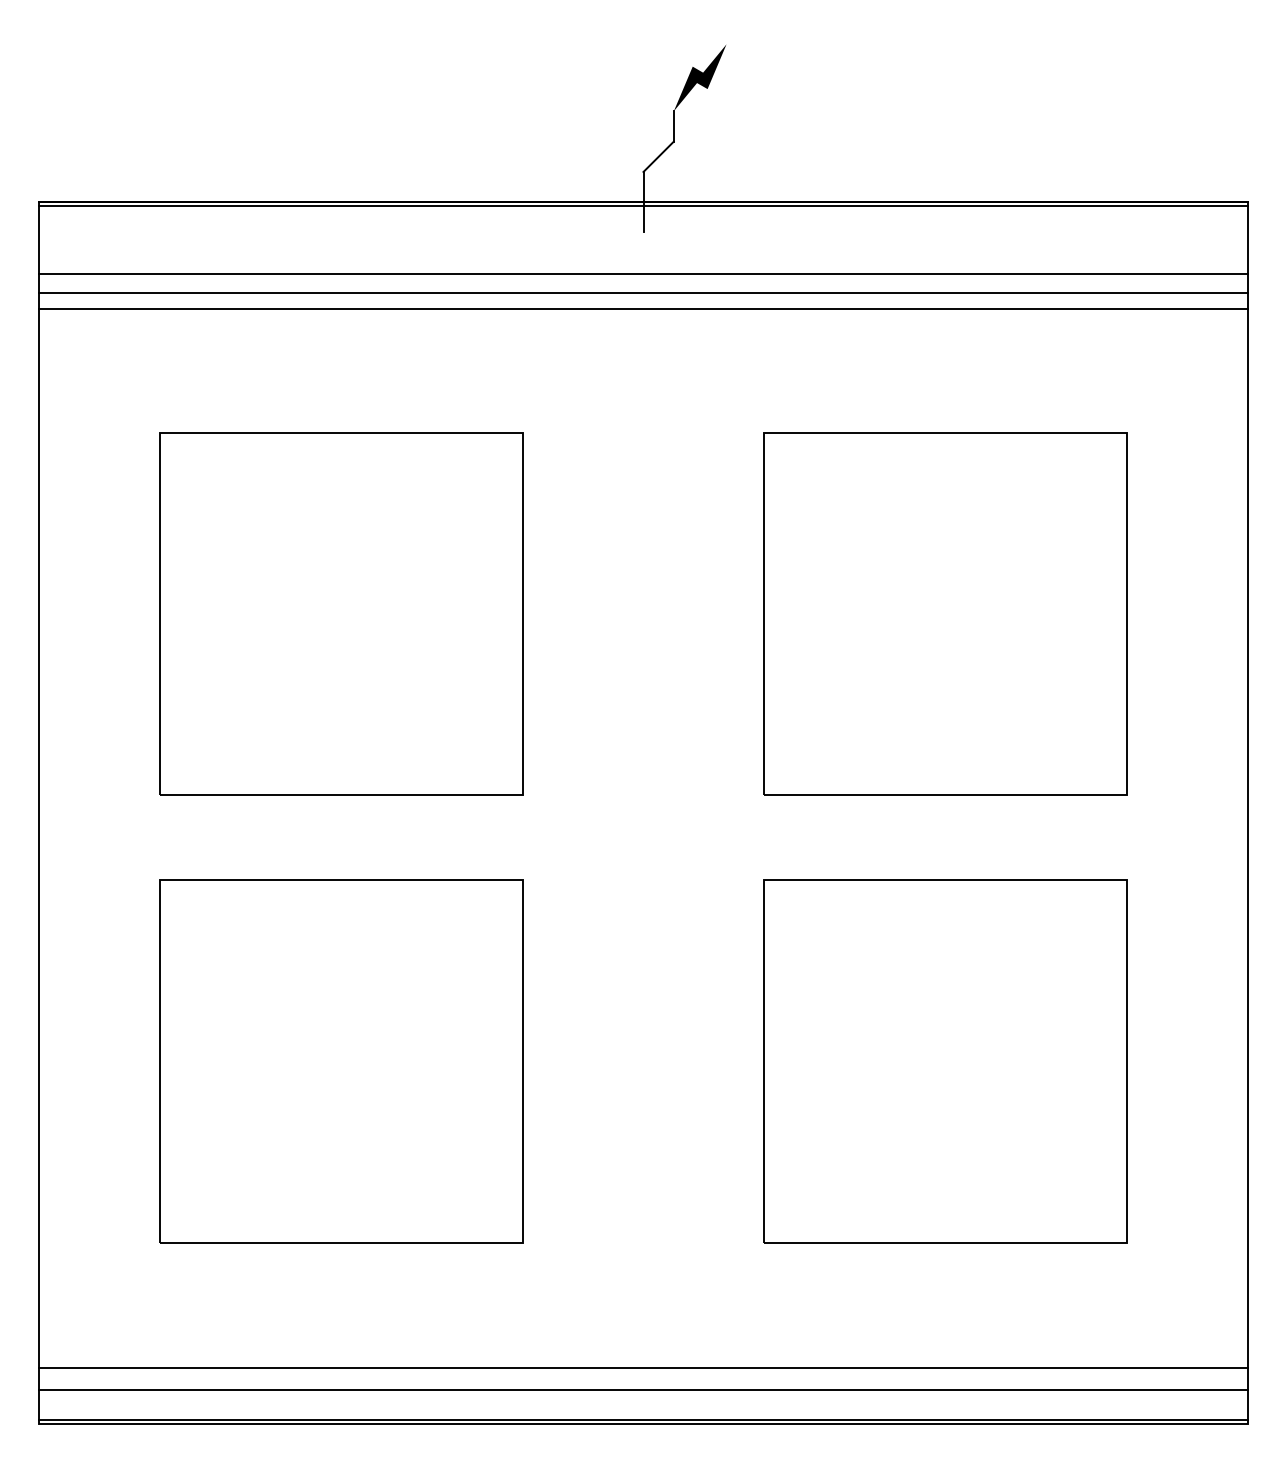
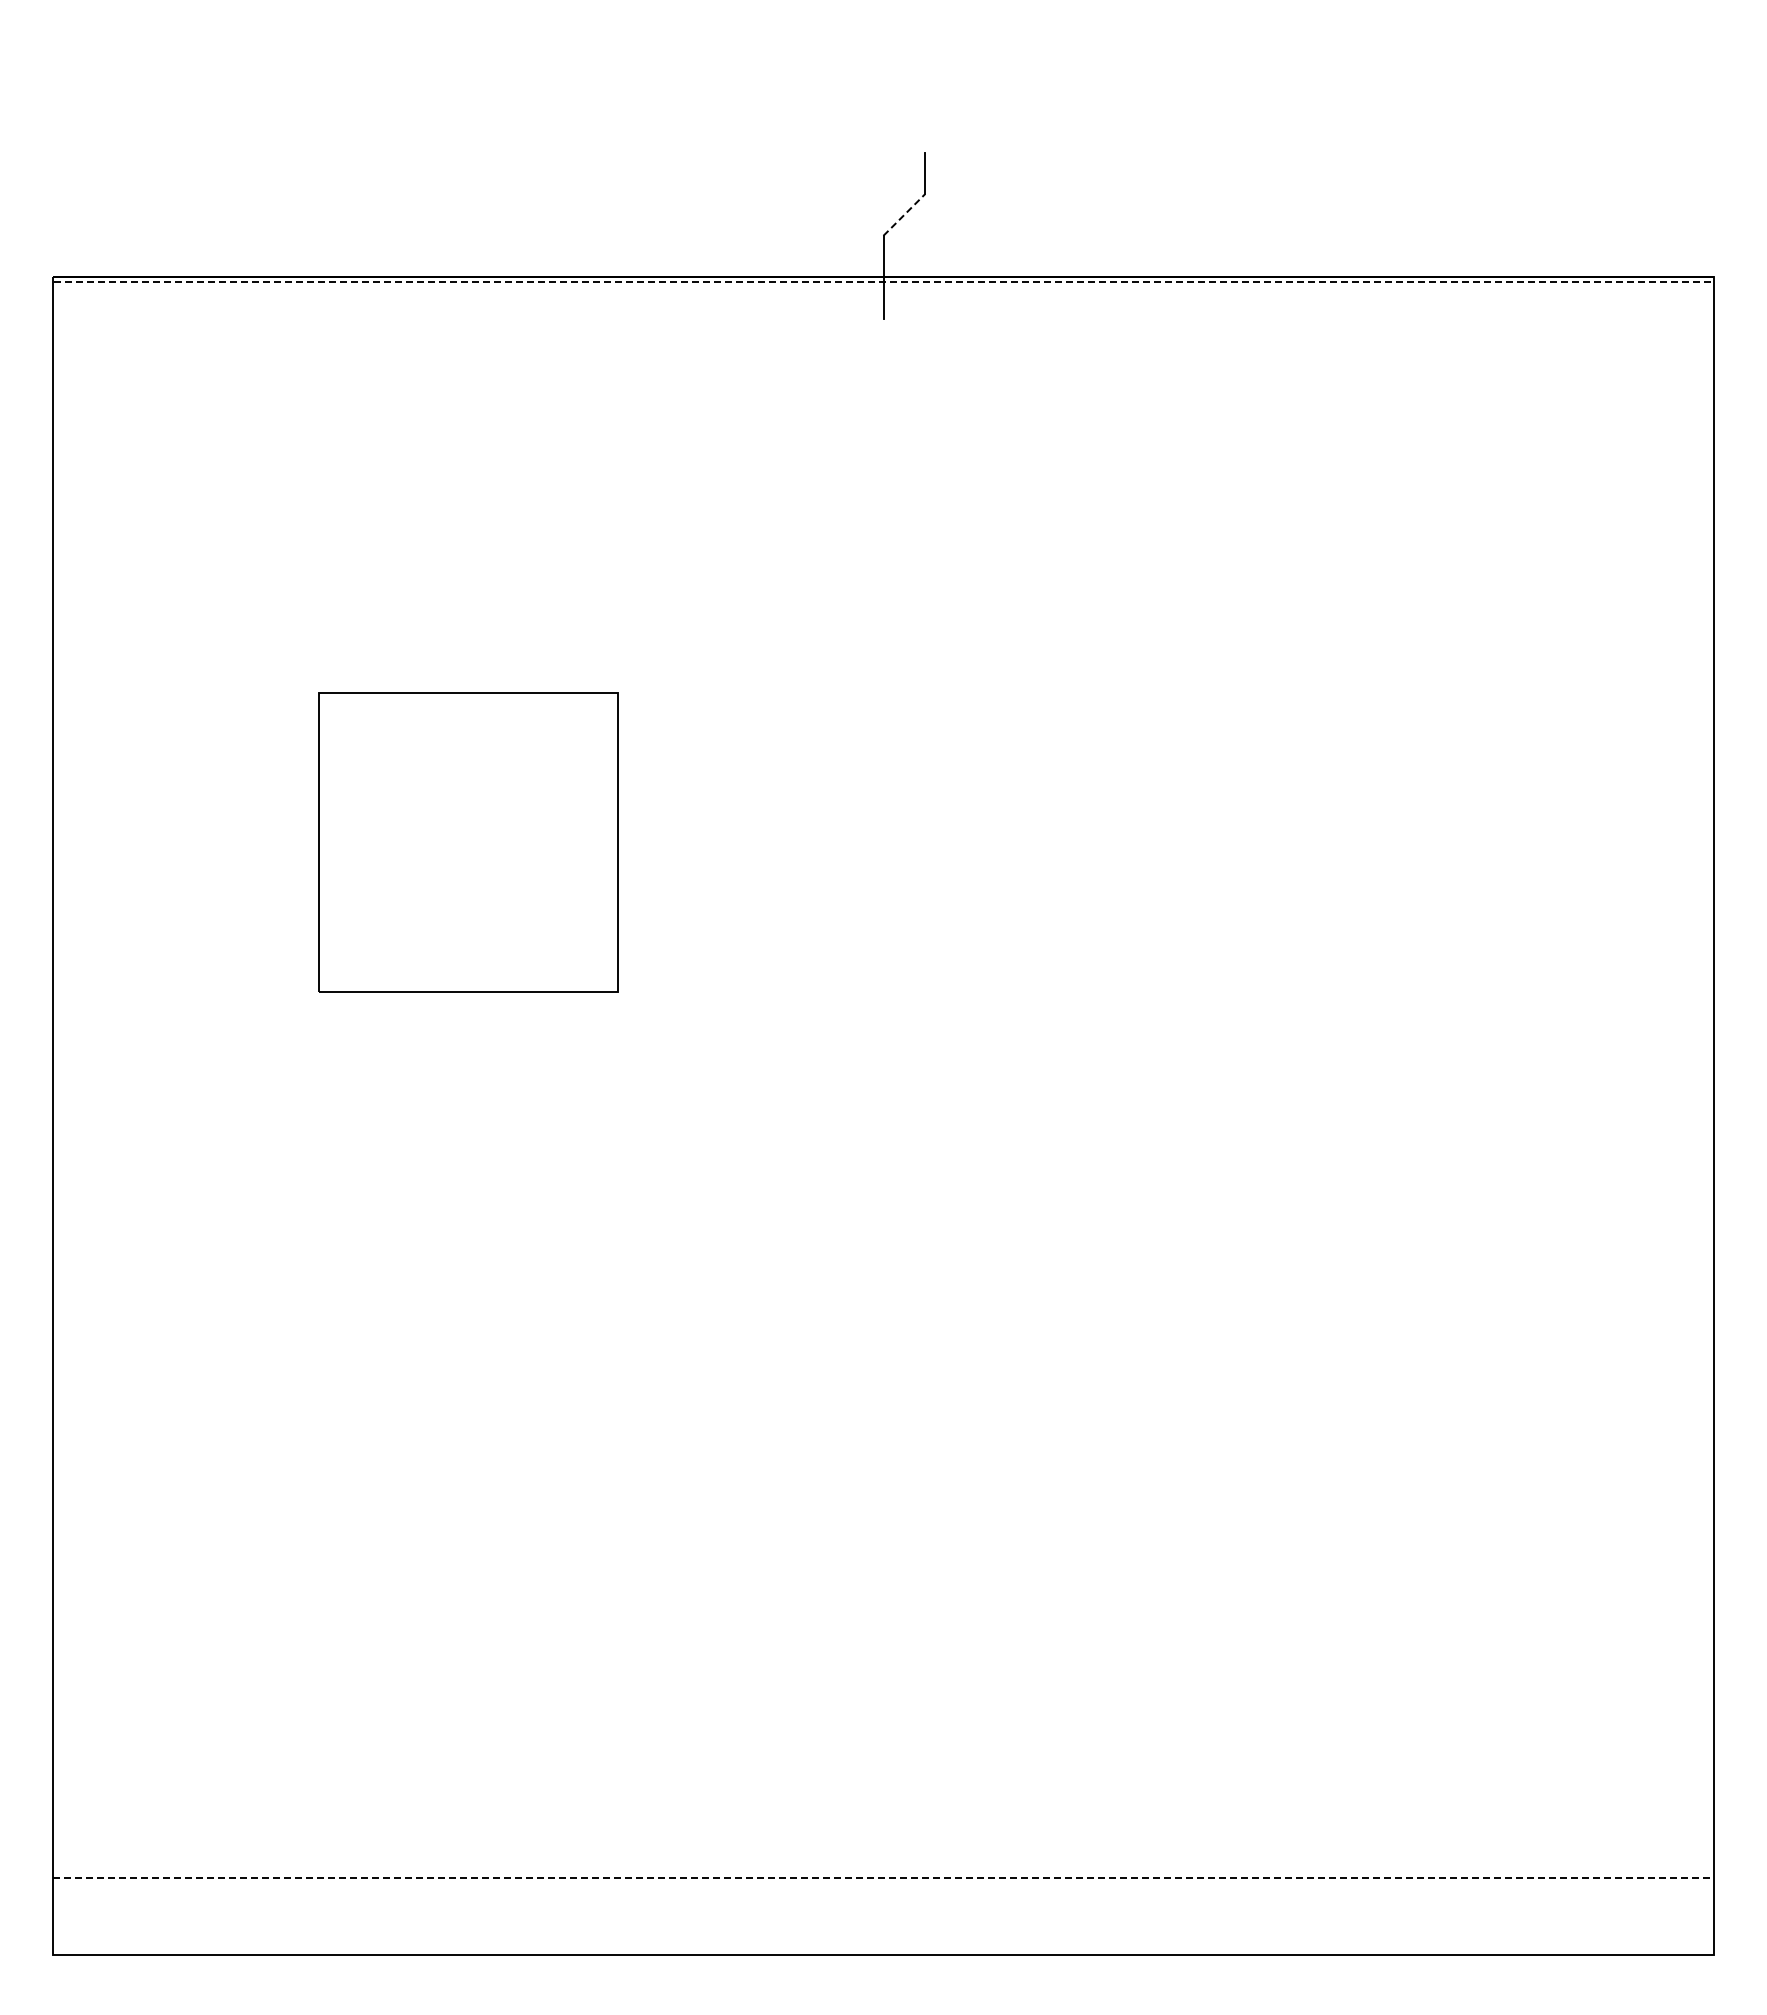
fill: (700, 77) -> (961, 106), removed
line: (658, 156) -> (904, 214), solid -> dashed
line: (643, 205) -> (883, 282), solid -> dashed
line: (643, 274) -> (883, 376), removed
line: (643, 293) -> (883, 402), removed
line: (643, 309) -> (883, 424), removed
part: (340, 613) -> (467, 842), size x0.6
part: (945, 613) -> (1298, 842), removed
part: (340, 1061) -> (467, 1456), removed
part: (945, 1061) -> (1298, 1456), removed
line: (643, 1368) -> (883, 1878), solid -> dashed
line: (643, 1389) -> (883, 1907), removed
line: (643, 1420) -> (883, 1950), removed

